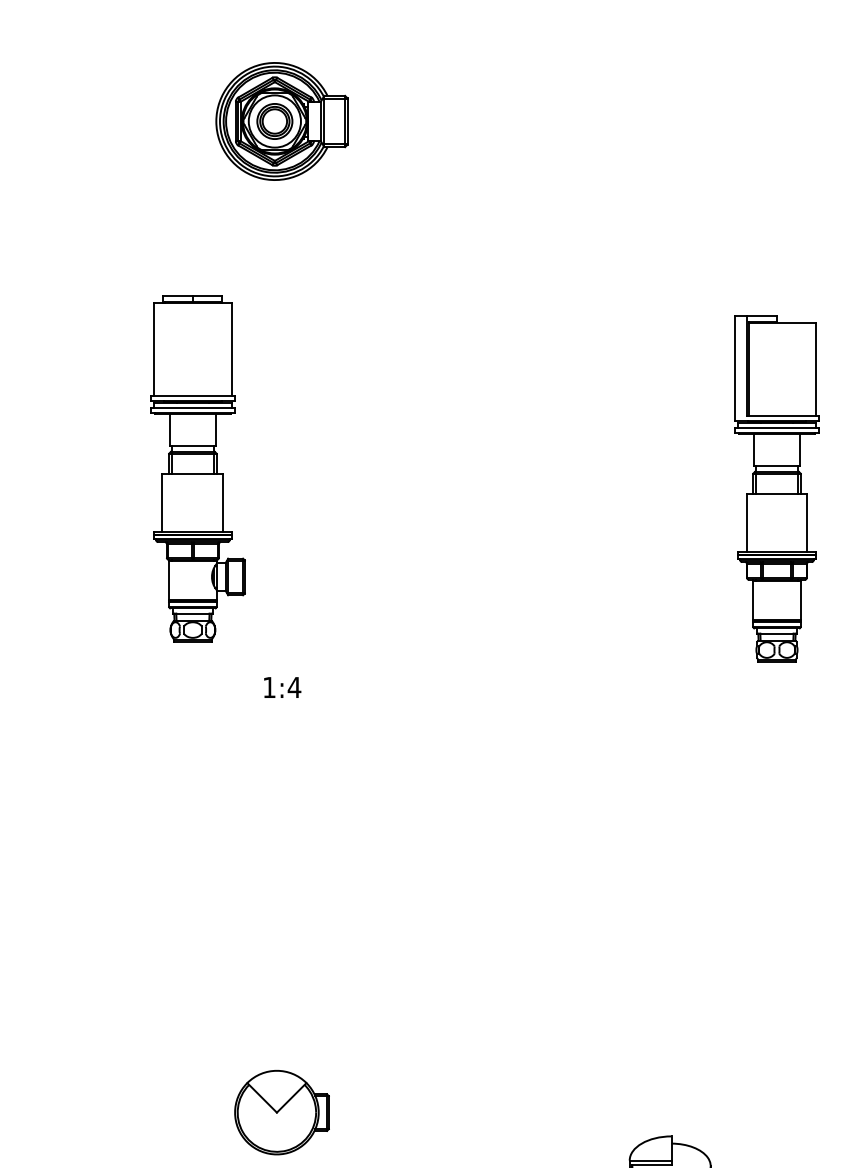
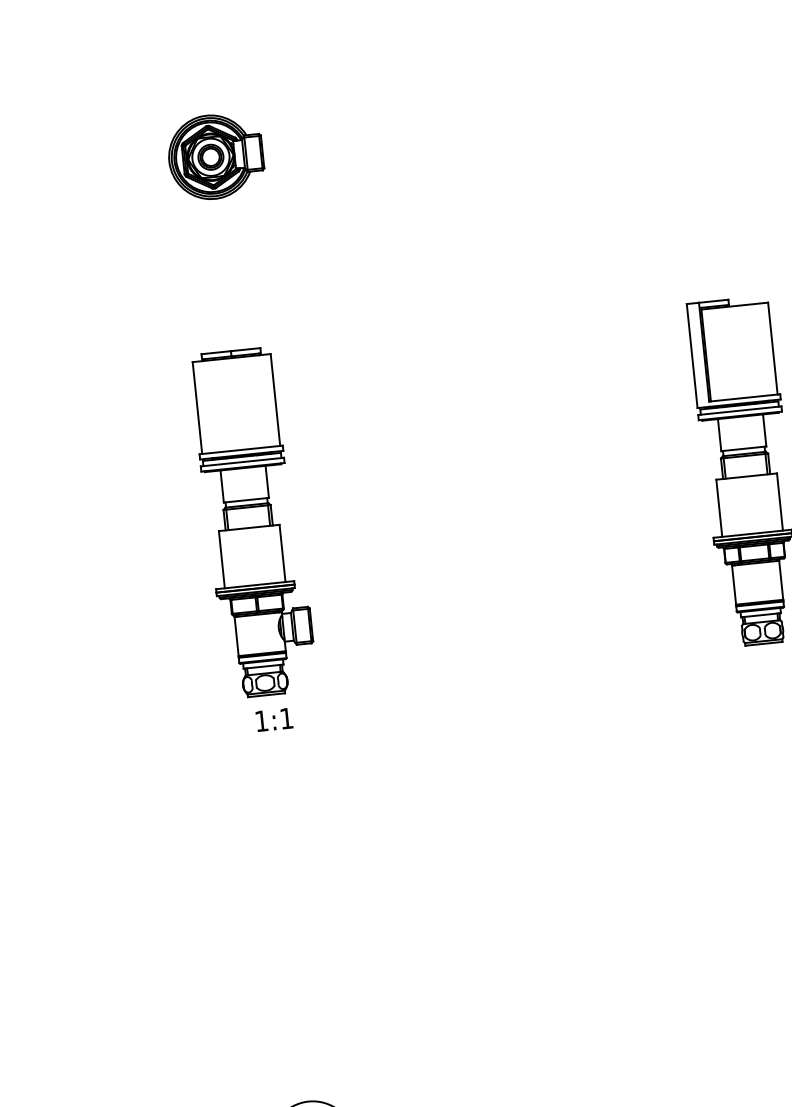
part: (281, 121) -> (215, 156), size x0.71
part: (197, 468) -> (253, 521), moved
text: (294, 687) -> (286, 718), 1:4 -> 1:1

